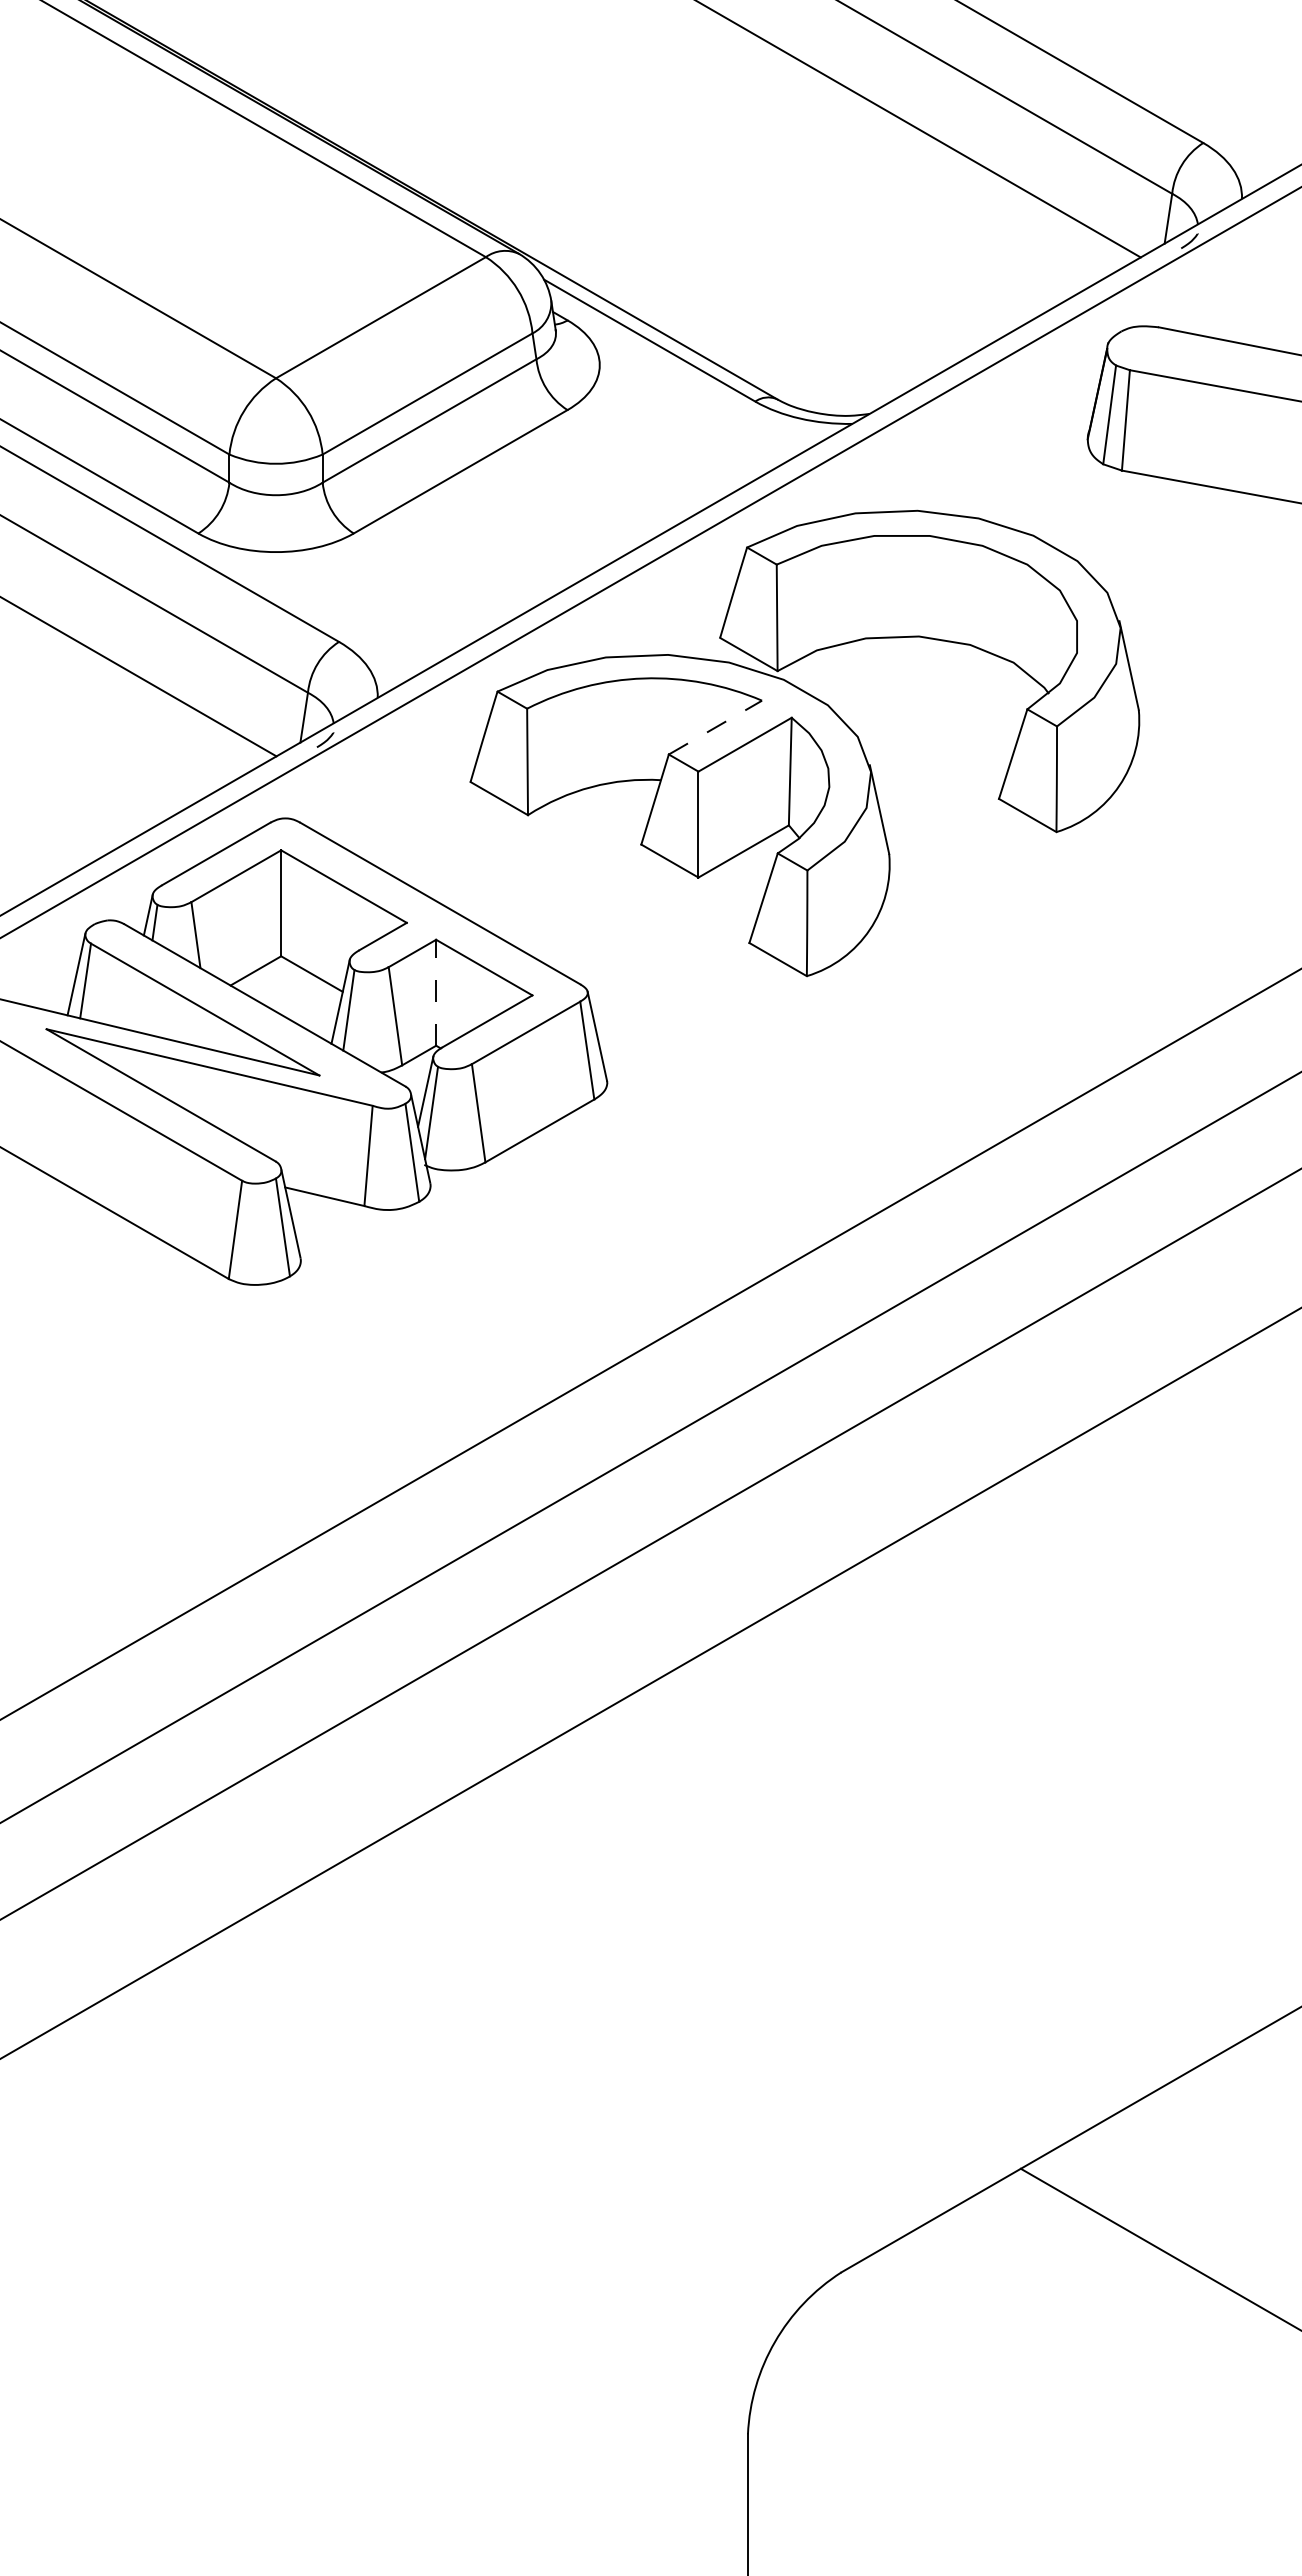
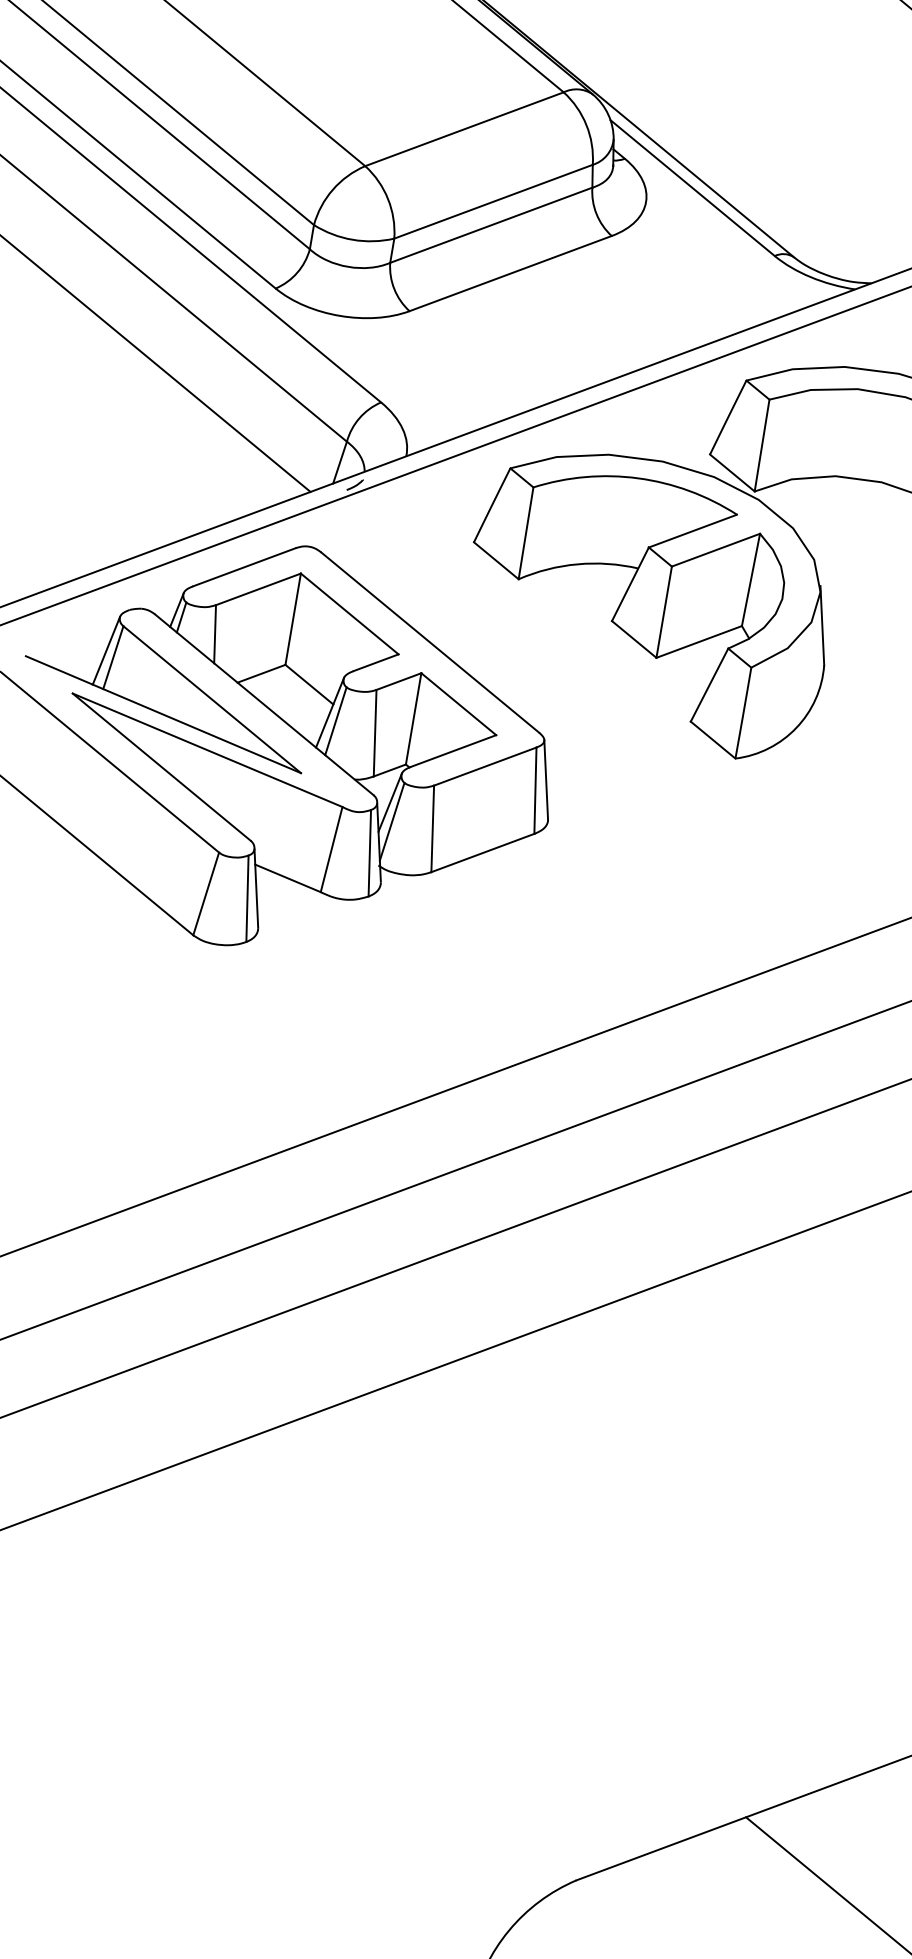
line: (715, 727) -> (692, 531), dashed -> solid
line: (436, 992) -> (413, 718), dashed -> solid

